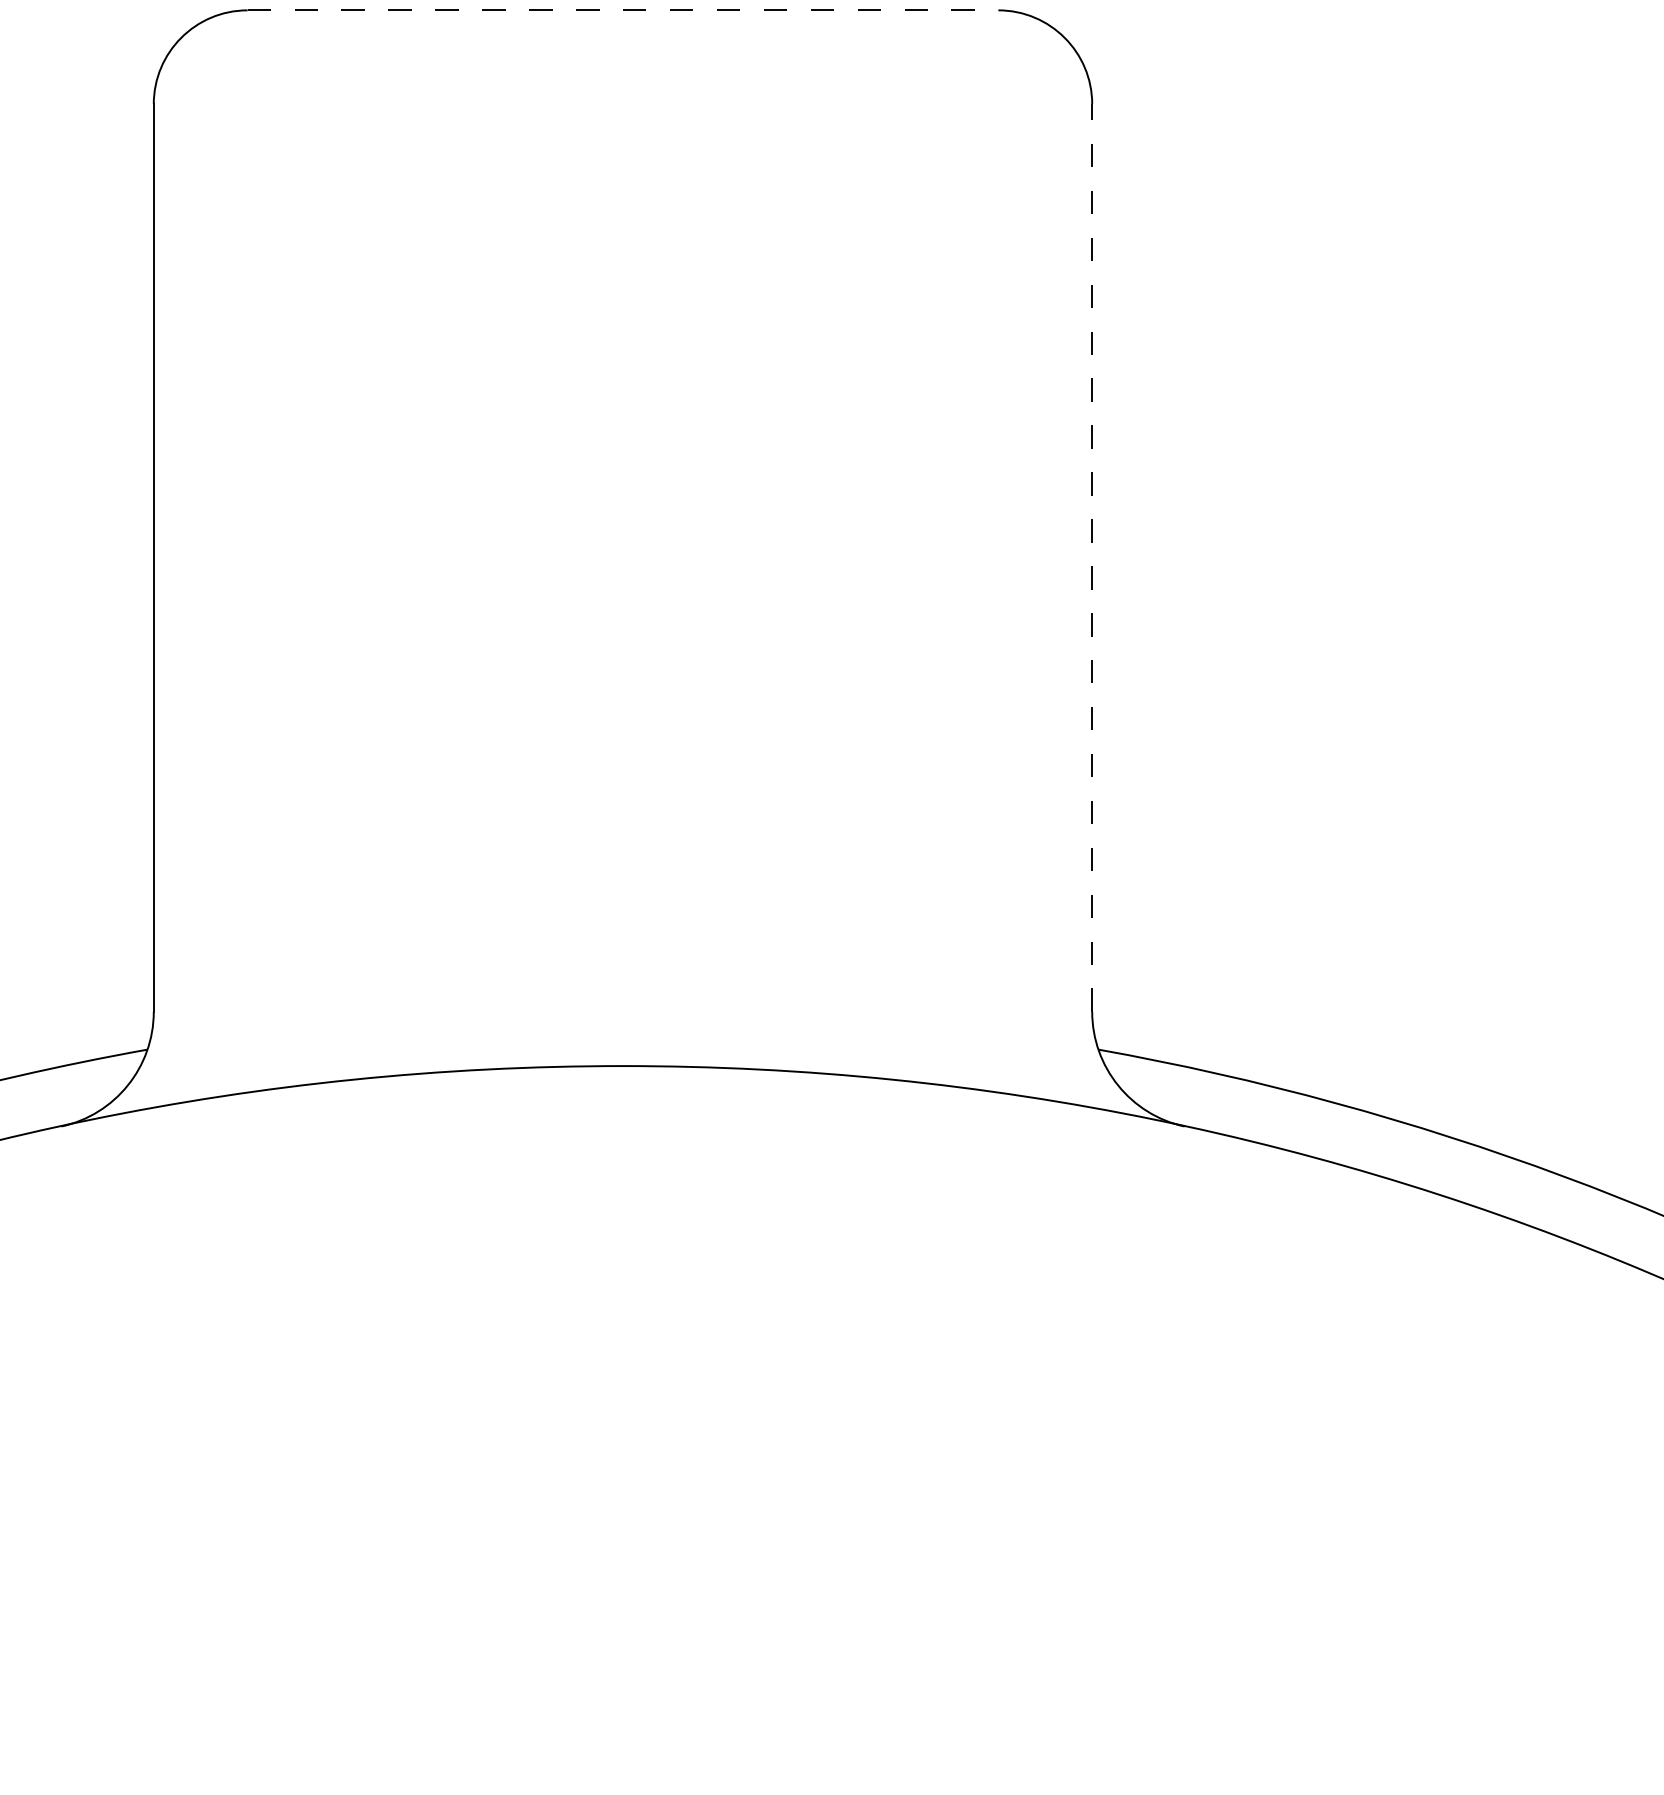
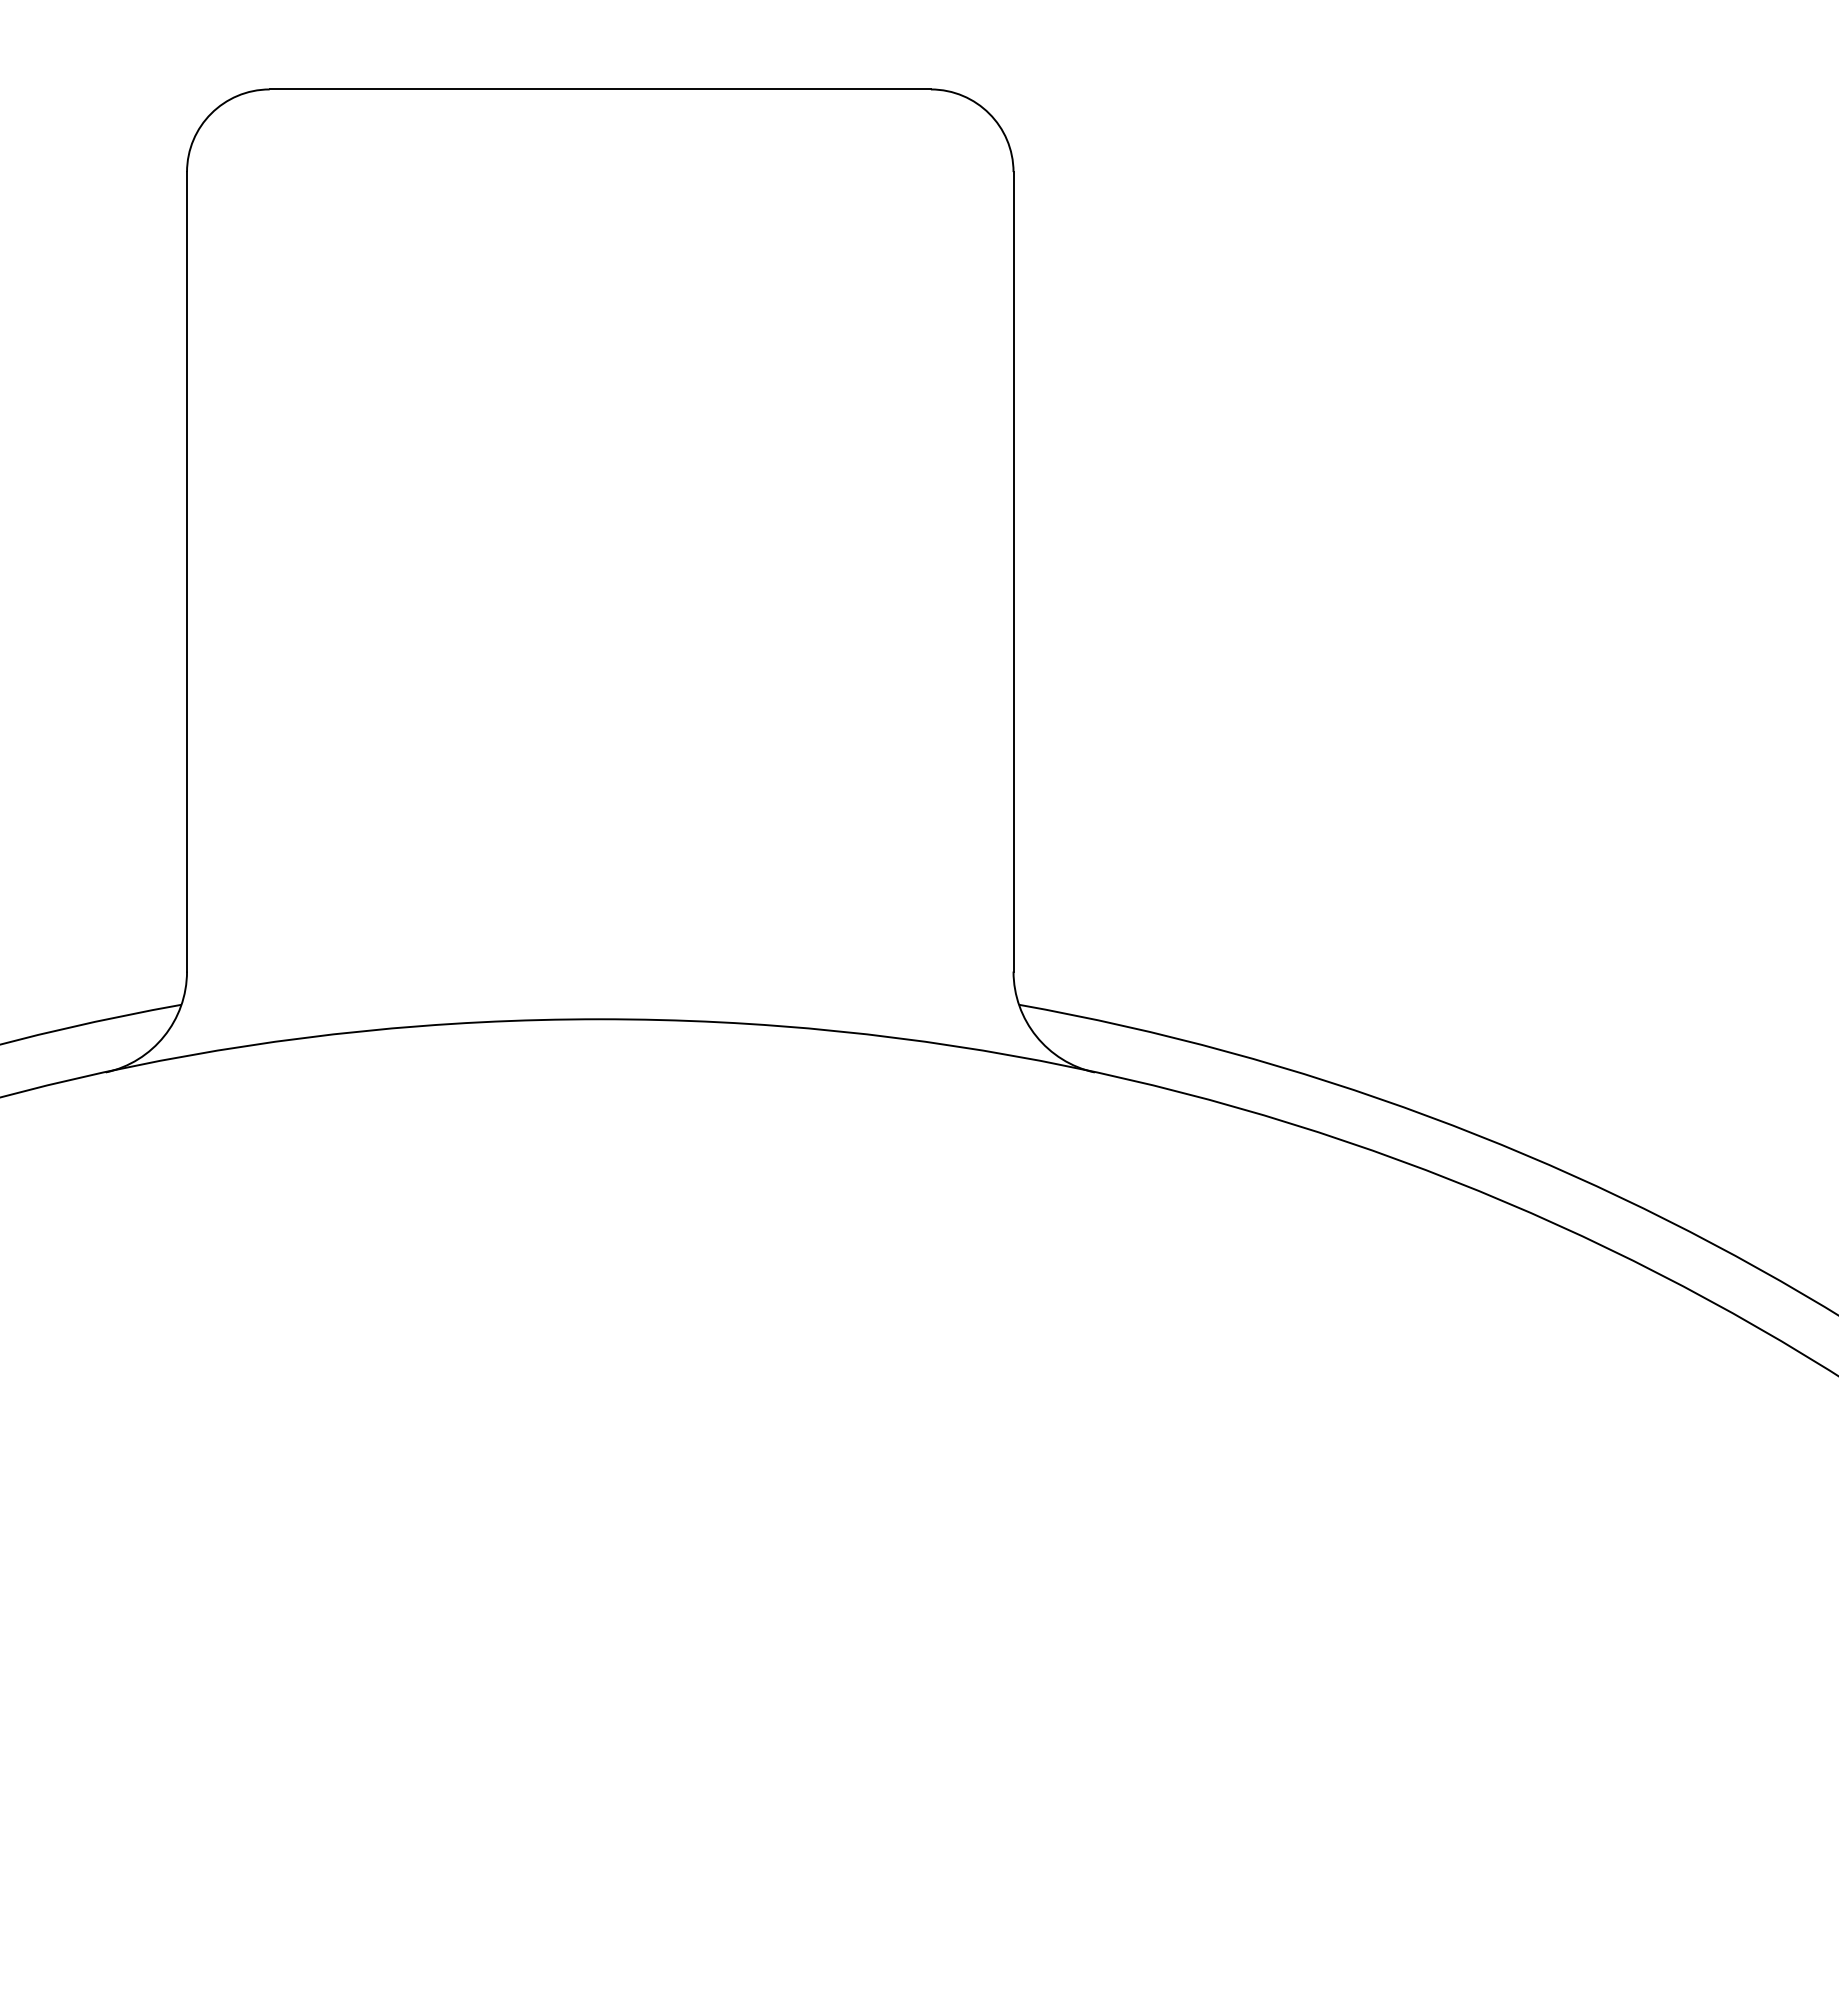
line: (623, 10) -> (600, 89), dashed -> solid
line: (1092, 557) -> (1013, 571), dashed -> solid

